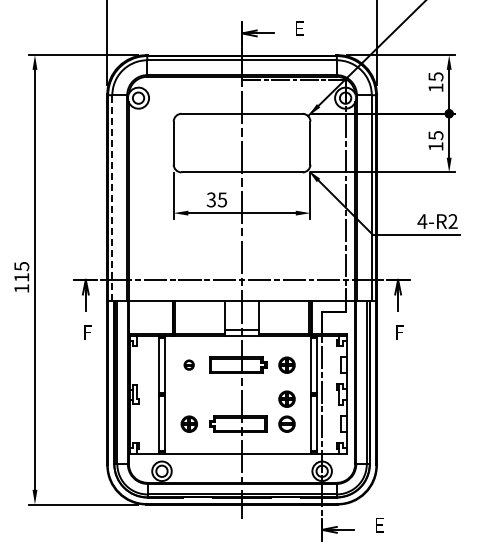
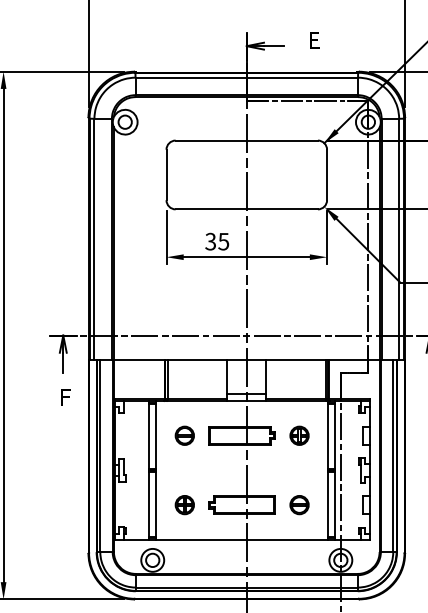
line: (112, 198) -> (94, 240), dashed -> solid
part: (188, 364) -> (183, 434), size x1.67
part: (286, 398) -> (298, 474), removed

